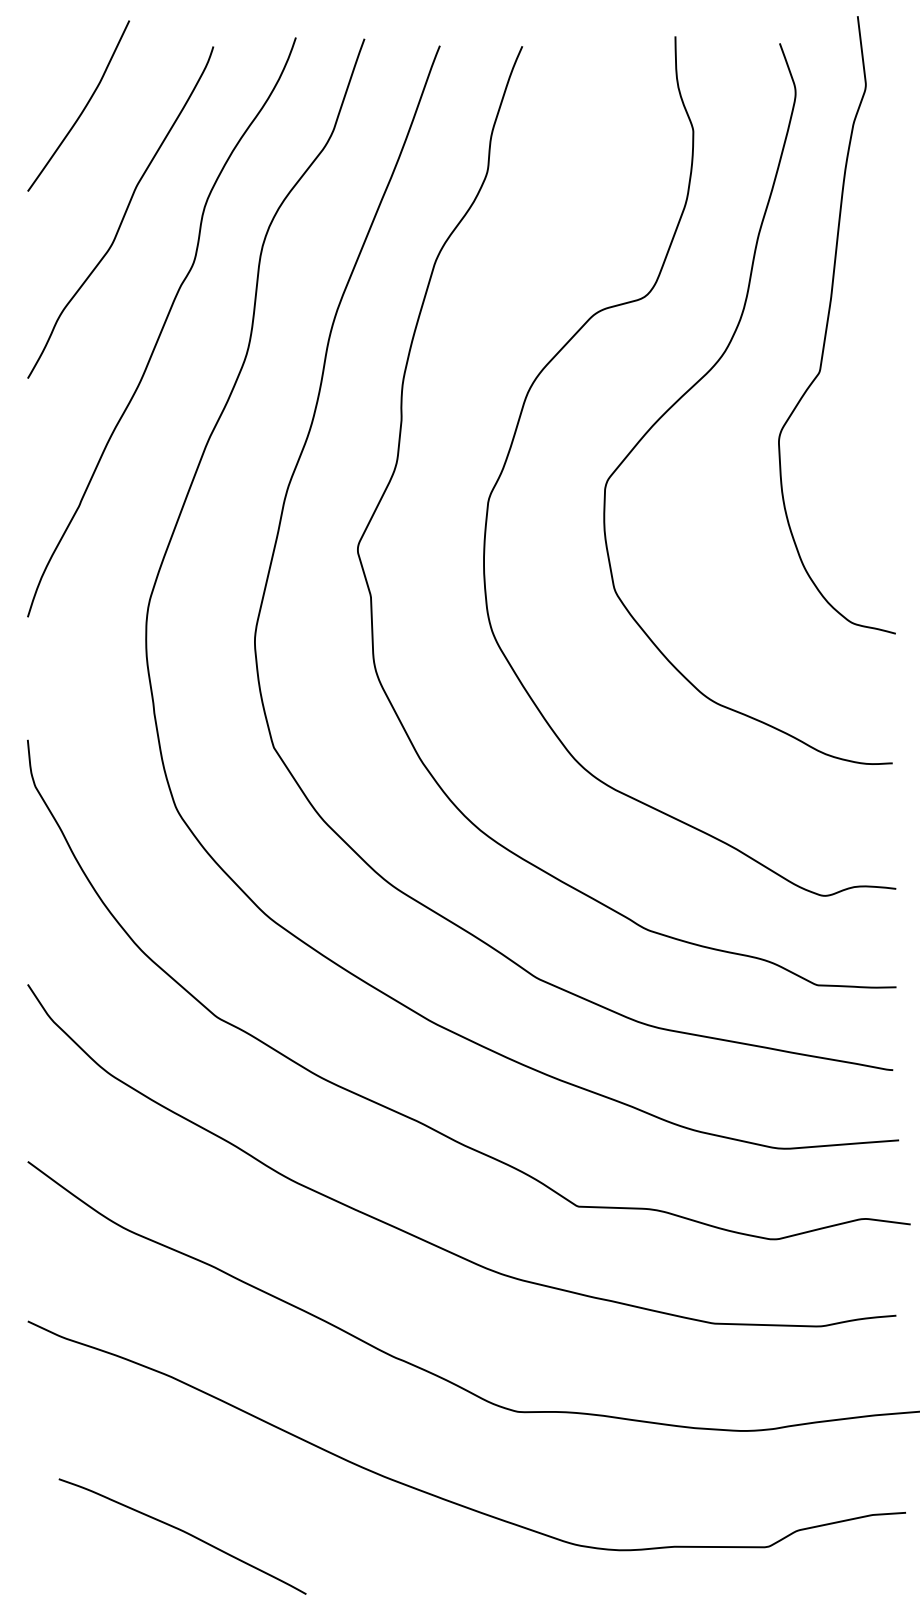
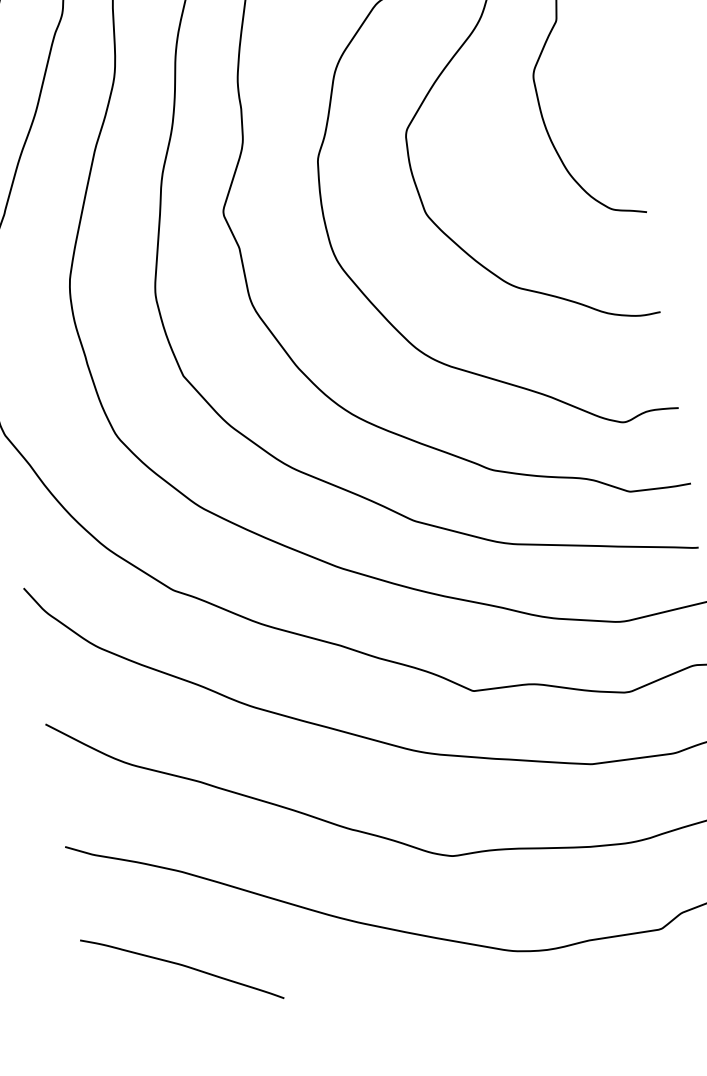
curve: (183, 1532) -> (182, 966), moved

